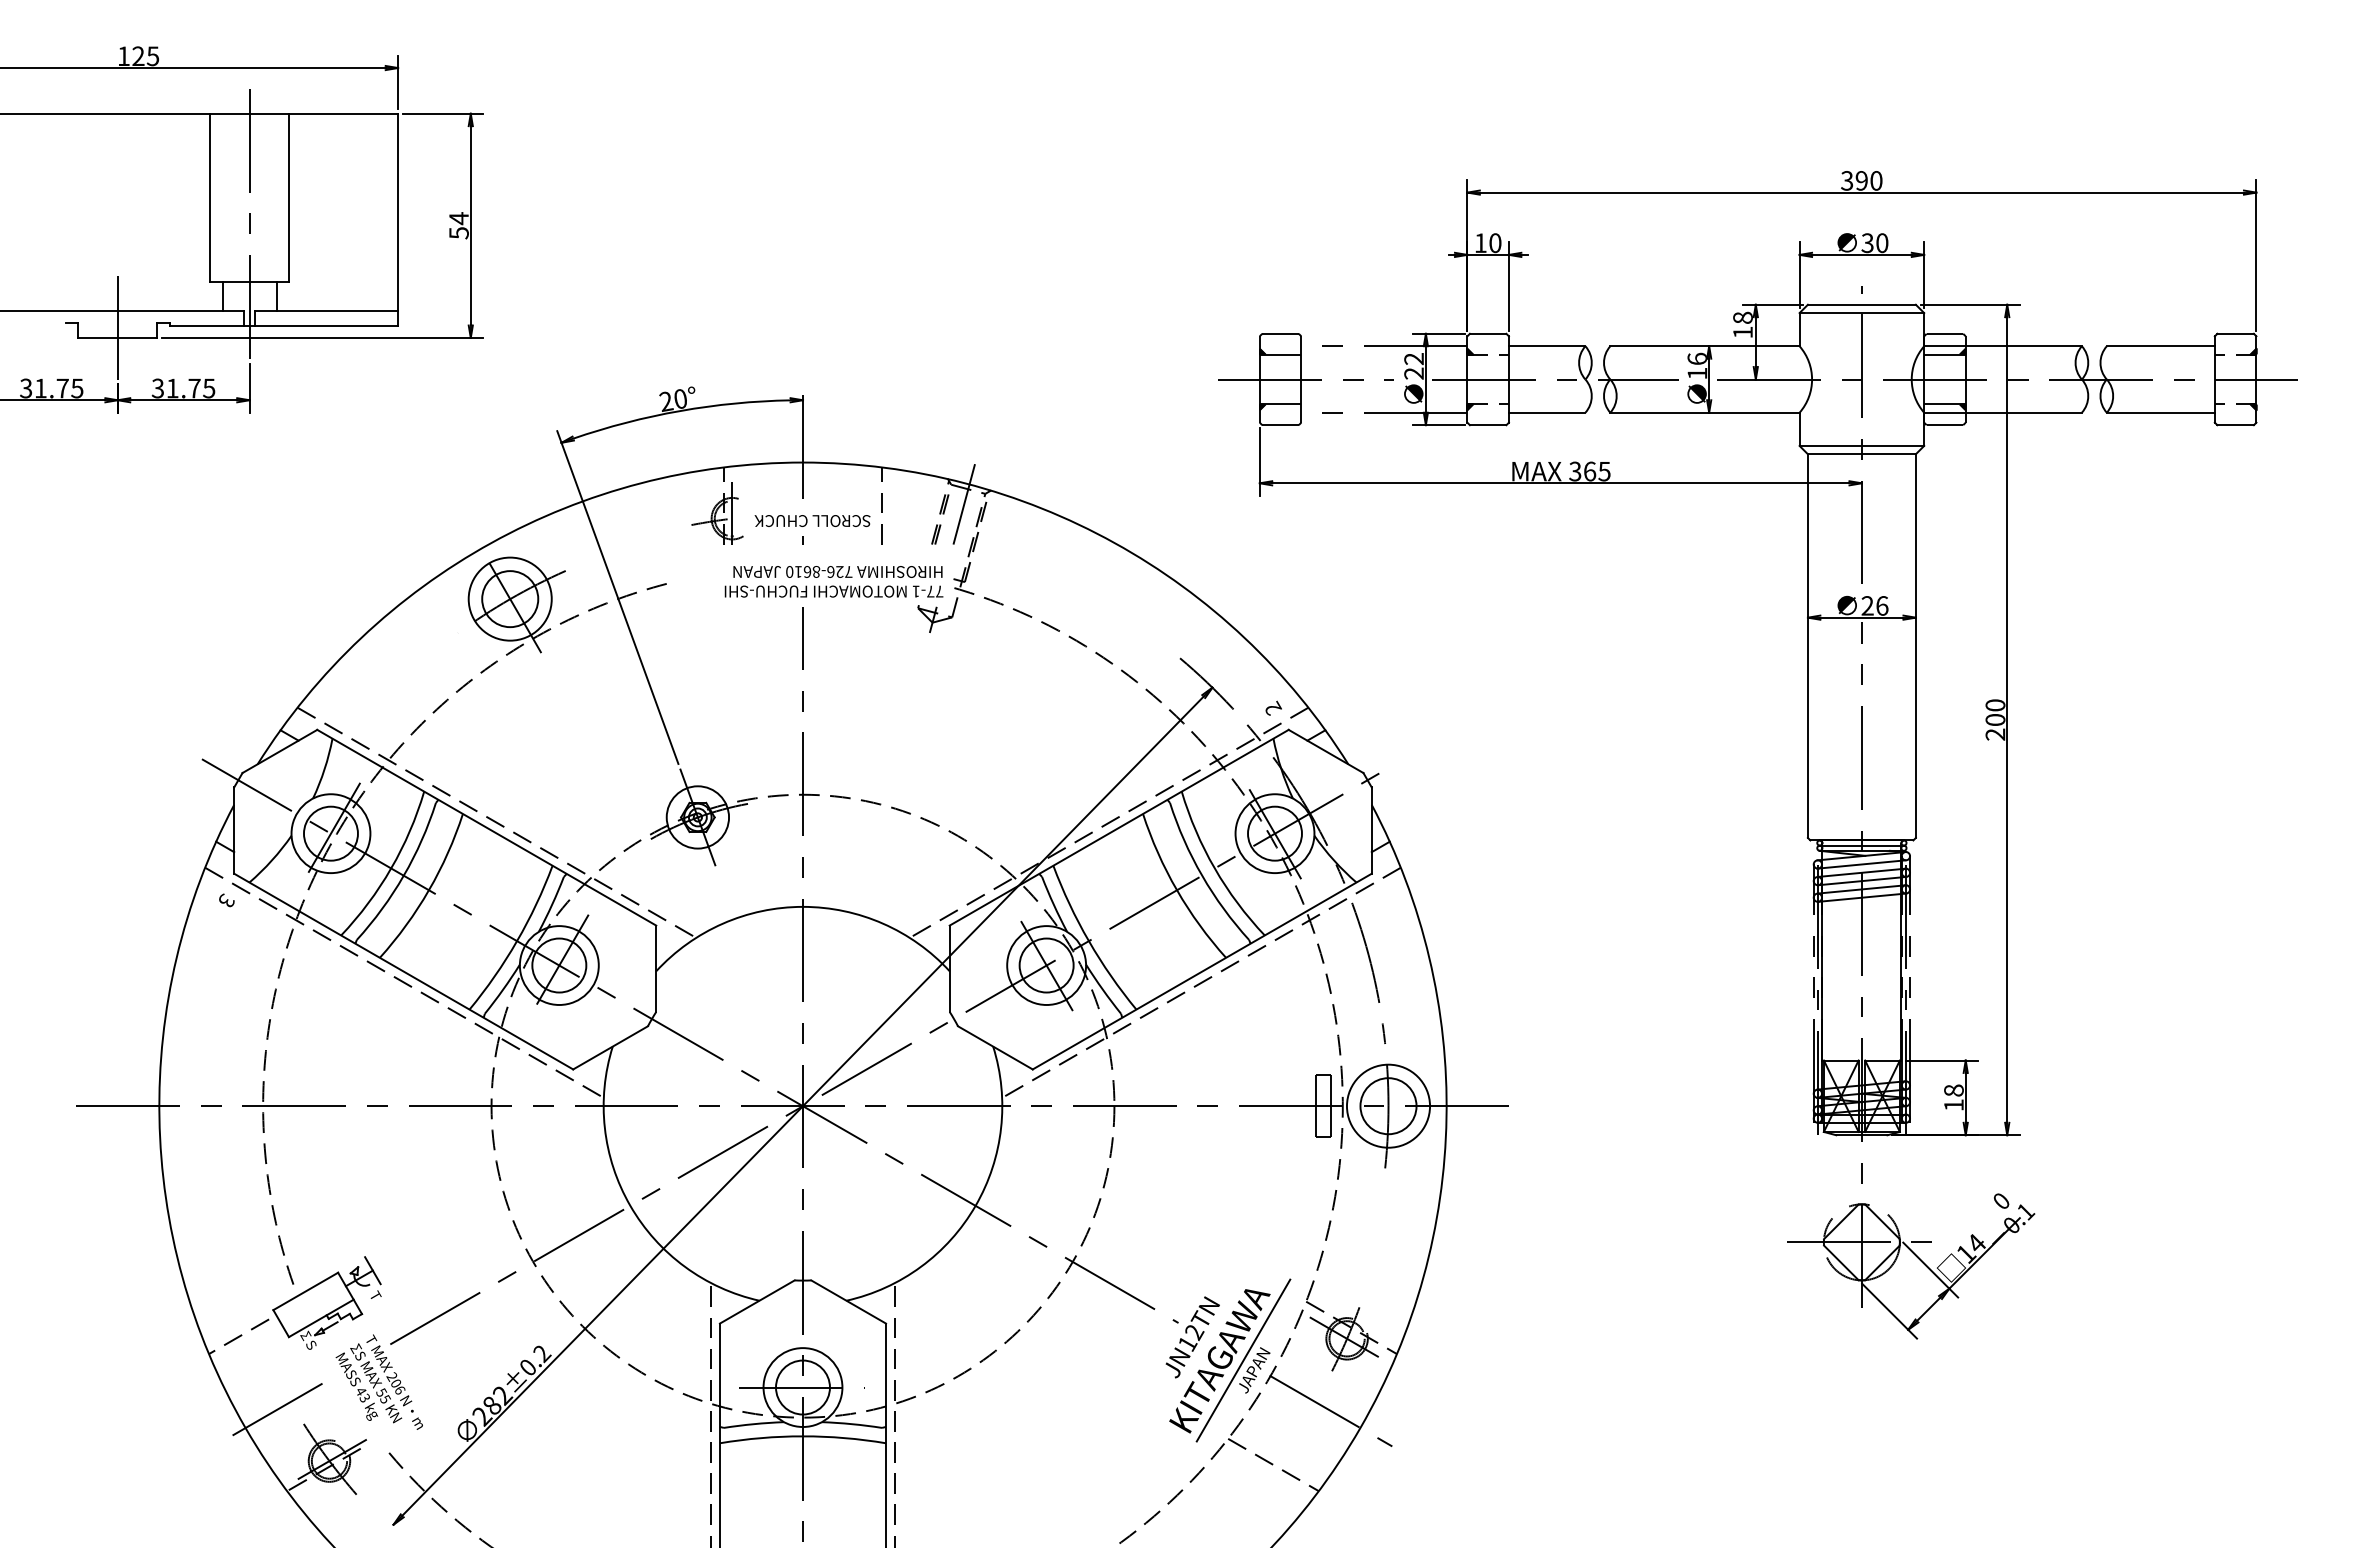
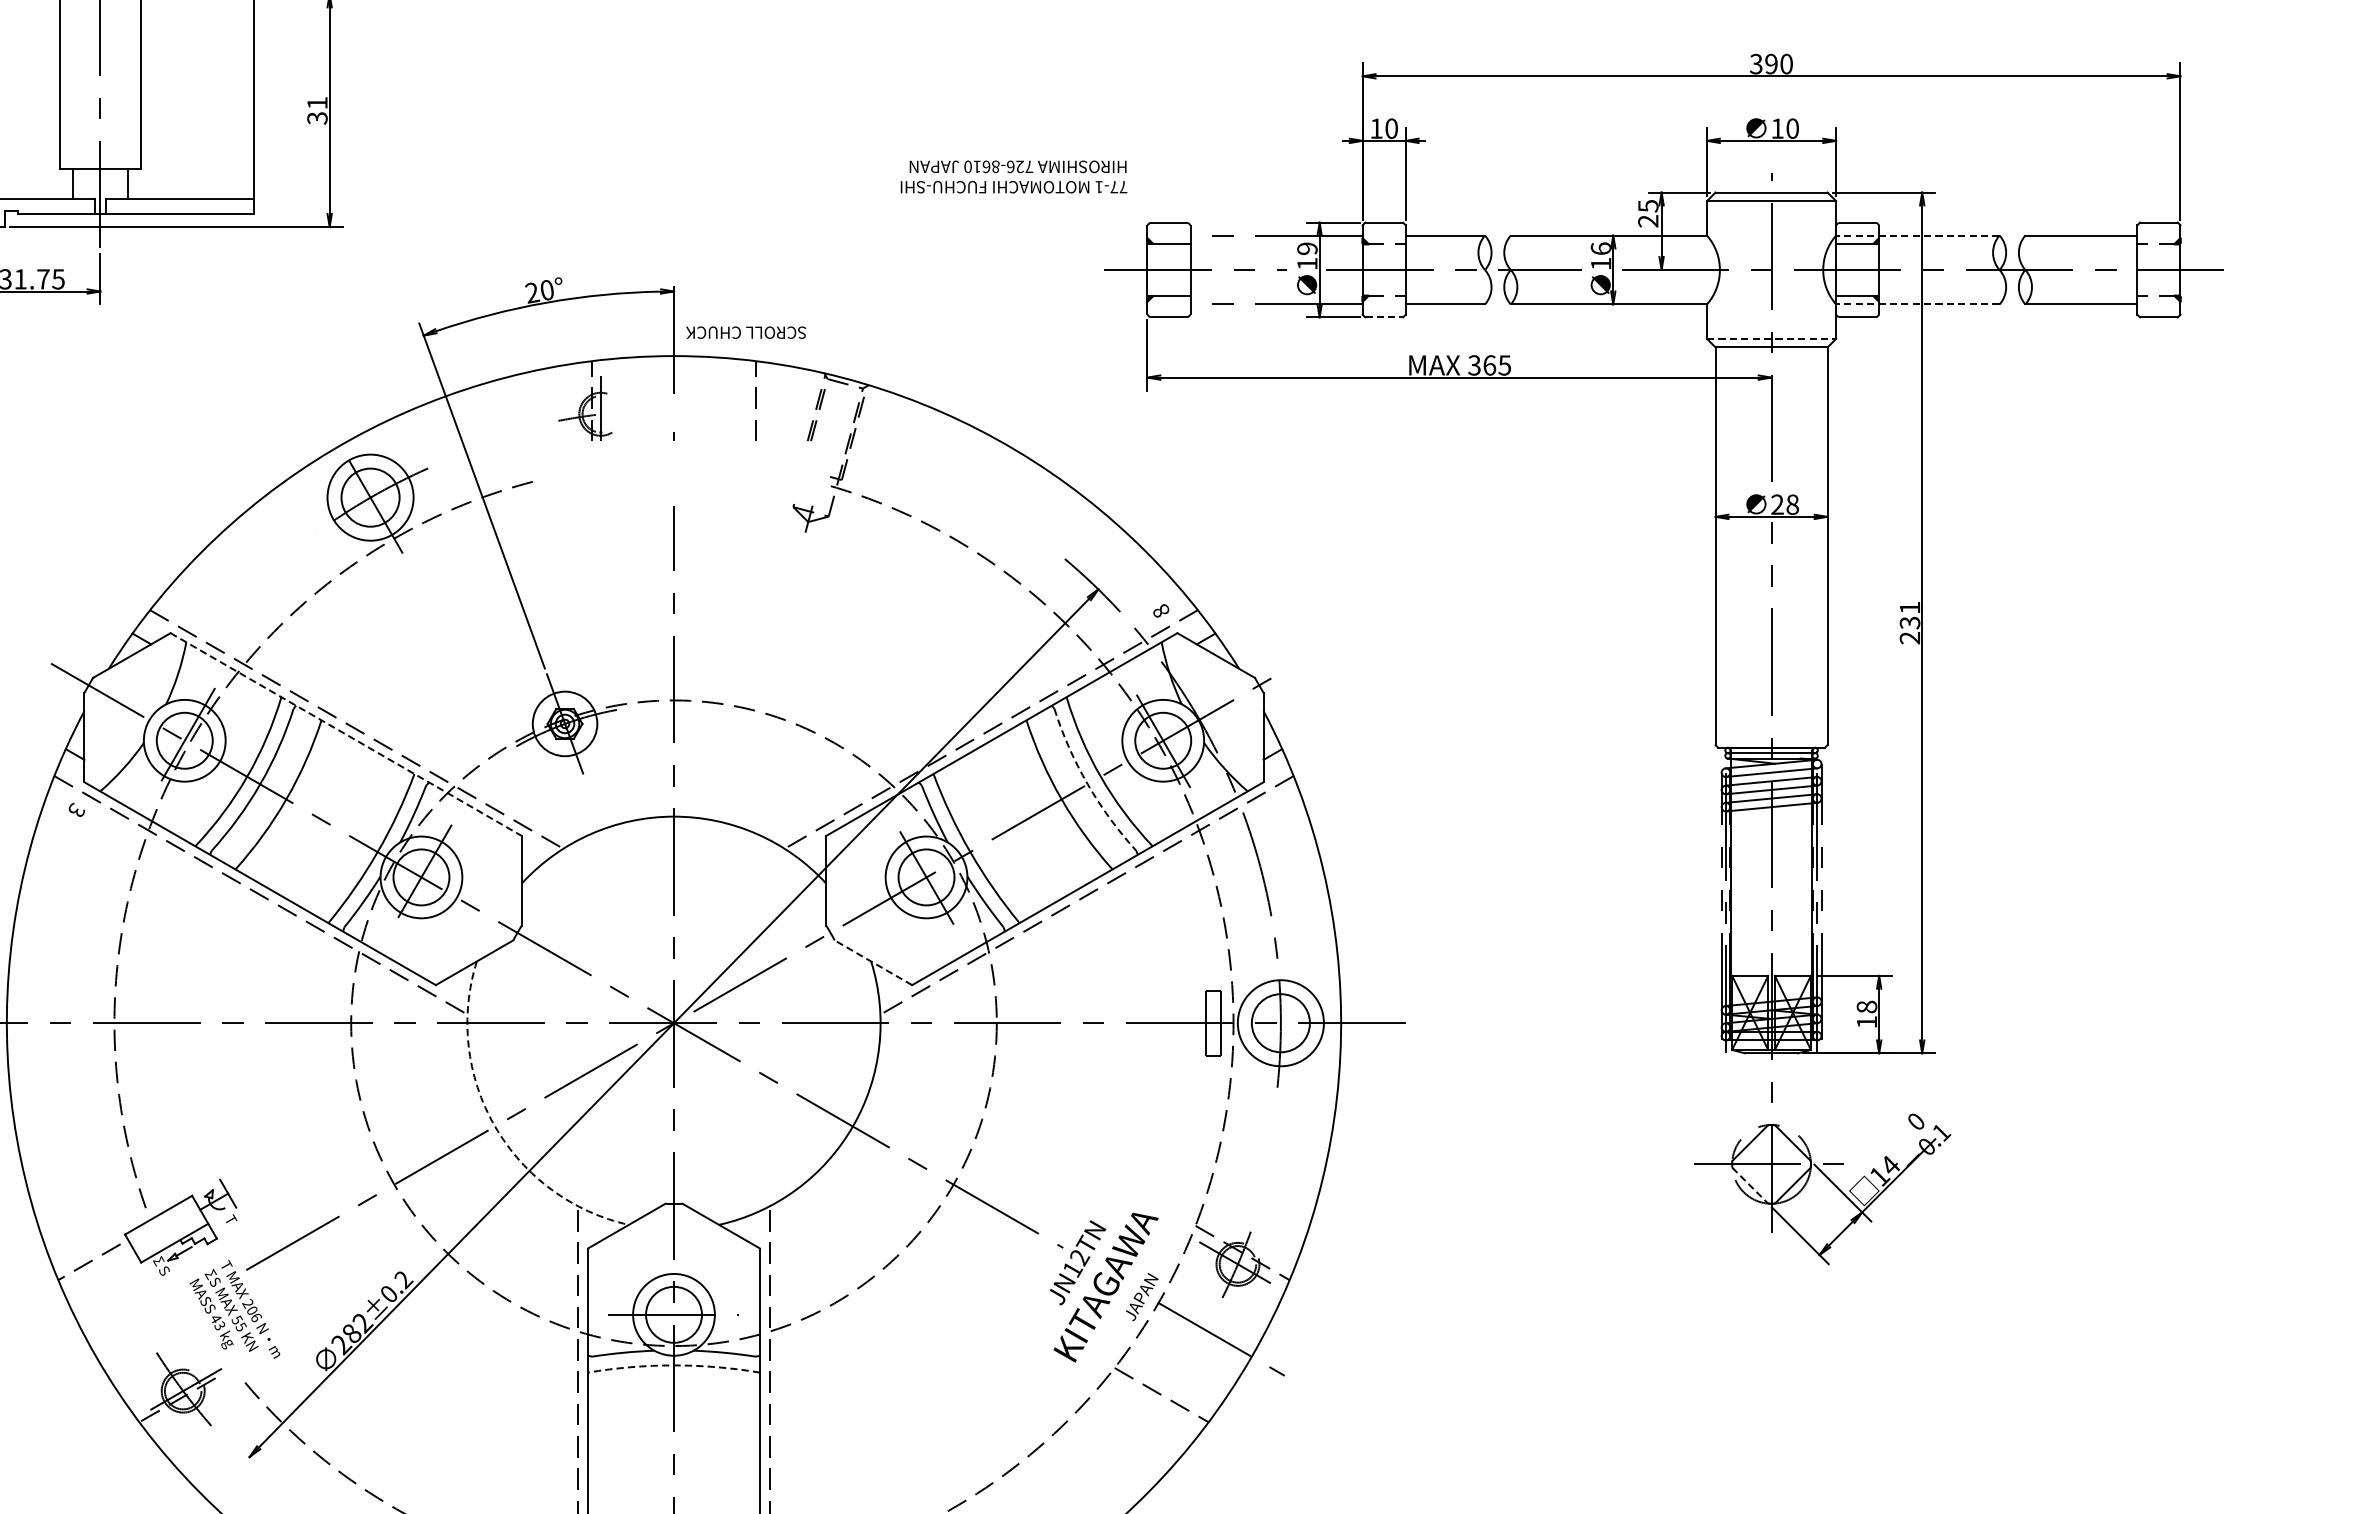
text: (458, 225) -> (316, 110), 54 -> 31
text: (1867, 243) -> (1777, 129), 30 -> 10
text: (1742, 324) -> (1647, 213), 18 -> 25
line: (2003, 346) -> (1918, 235), solid -> dashed
text: (1414, 366) -> (1307, 256), 22 -> 19
line: (2003, 412) -> (1918, 304), solid -> dashed
line: (1488, 425) -> (1384, 317), solid -> dashed
line: (1862, 445) -> (1772, 338), solid -> dashed
line: (964, 504) -> (841, 399), removed
text: (812, 520) -> (746, 332), moved
text: (833, 581) -> (1013, 176), moved
text: (1882, 605) -> (1792, 504), 26 -> 28
text: (1273, 707) -> (1161, 609), 2 -> 8
text: (1995, 712) -> (1910, 615), 200 -> 231
line: (486, 827) -> (345, 734), solid -> dashed
arc: (1202, 875) -> (1088, 784), solid -> dashed
line: (994, 1047) -> (872, 962), solid -> dashed
arc: (630, 1205) -> (495, 1126), solid -> dashed
line: (1841, 1263) -> (1750, 1186), solid -> dashed
line: (1243, 1360) -> (1130, 1286), removed
line: (277, 1408) -> (129, 1336), removed
arc: (802, 1436) -> (673, 1365), solid -> dashed

